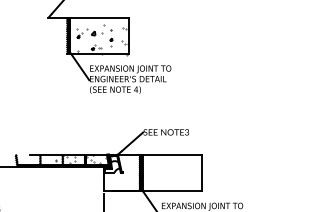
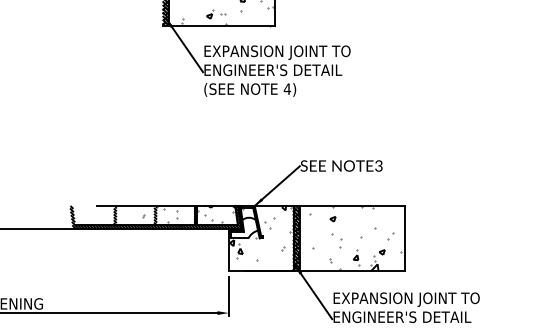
hatch: (121, 169) -> (261, 232), added
hatch: (173, 172) -> (354, 238), added

